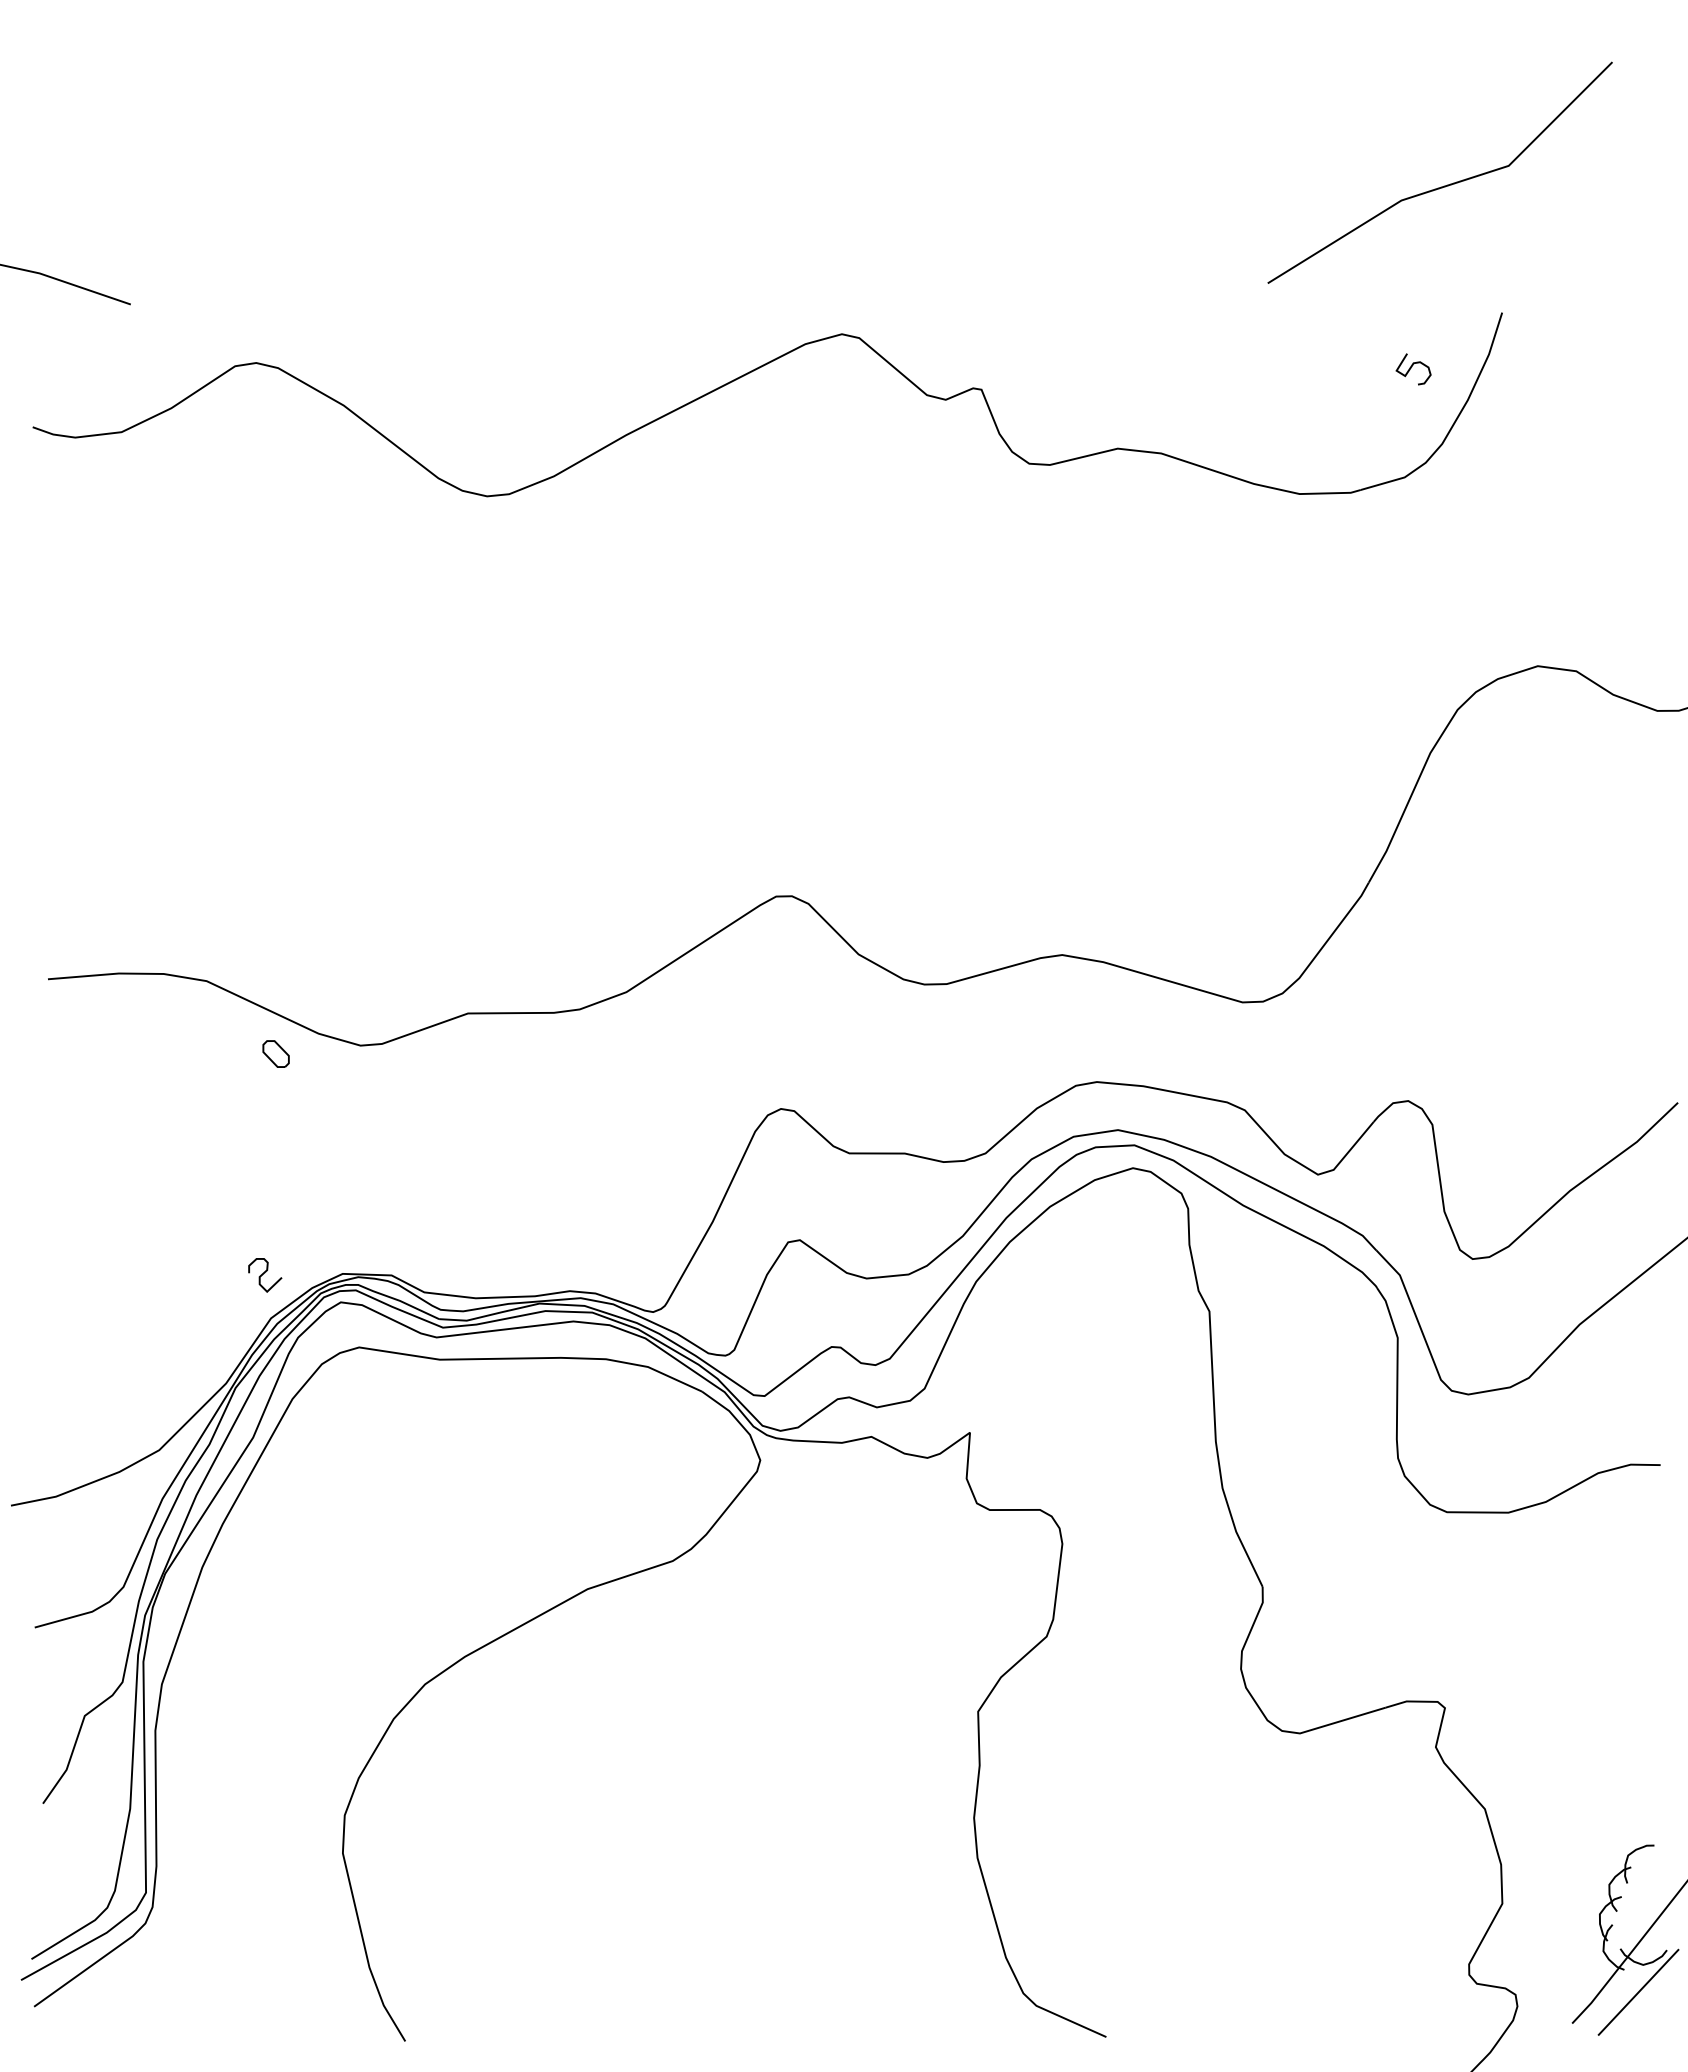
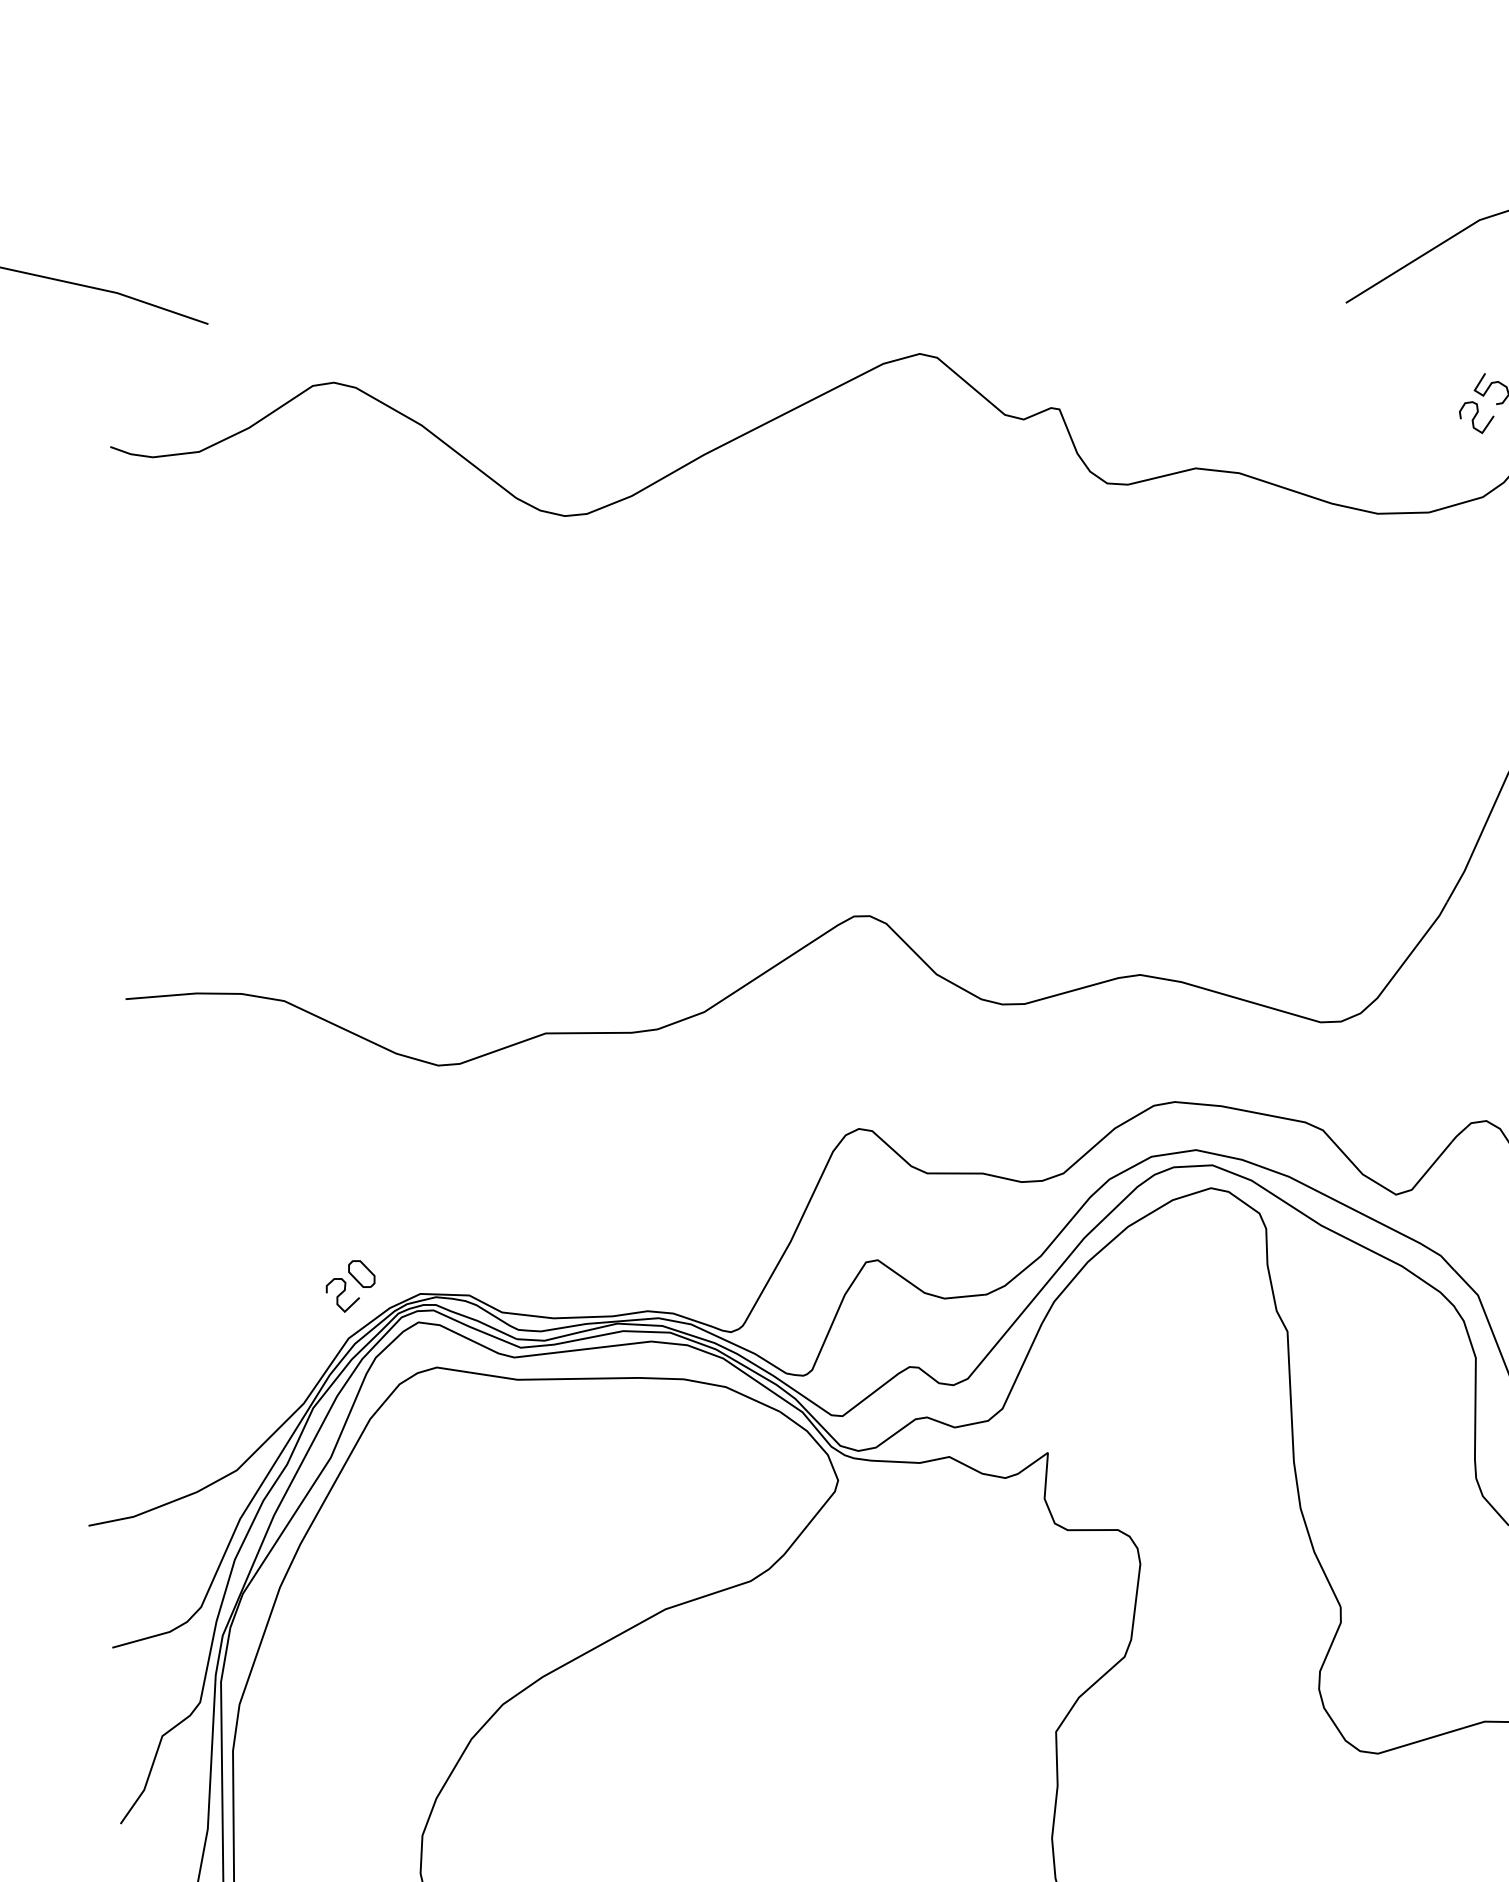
curve: (1398, 396) -> (1476, 416), added
part: (275, 1053) -> (361, 1273), moved

